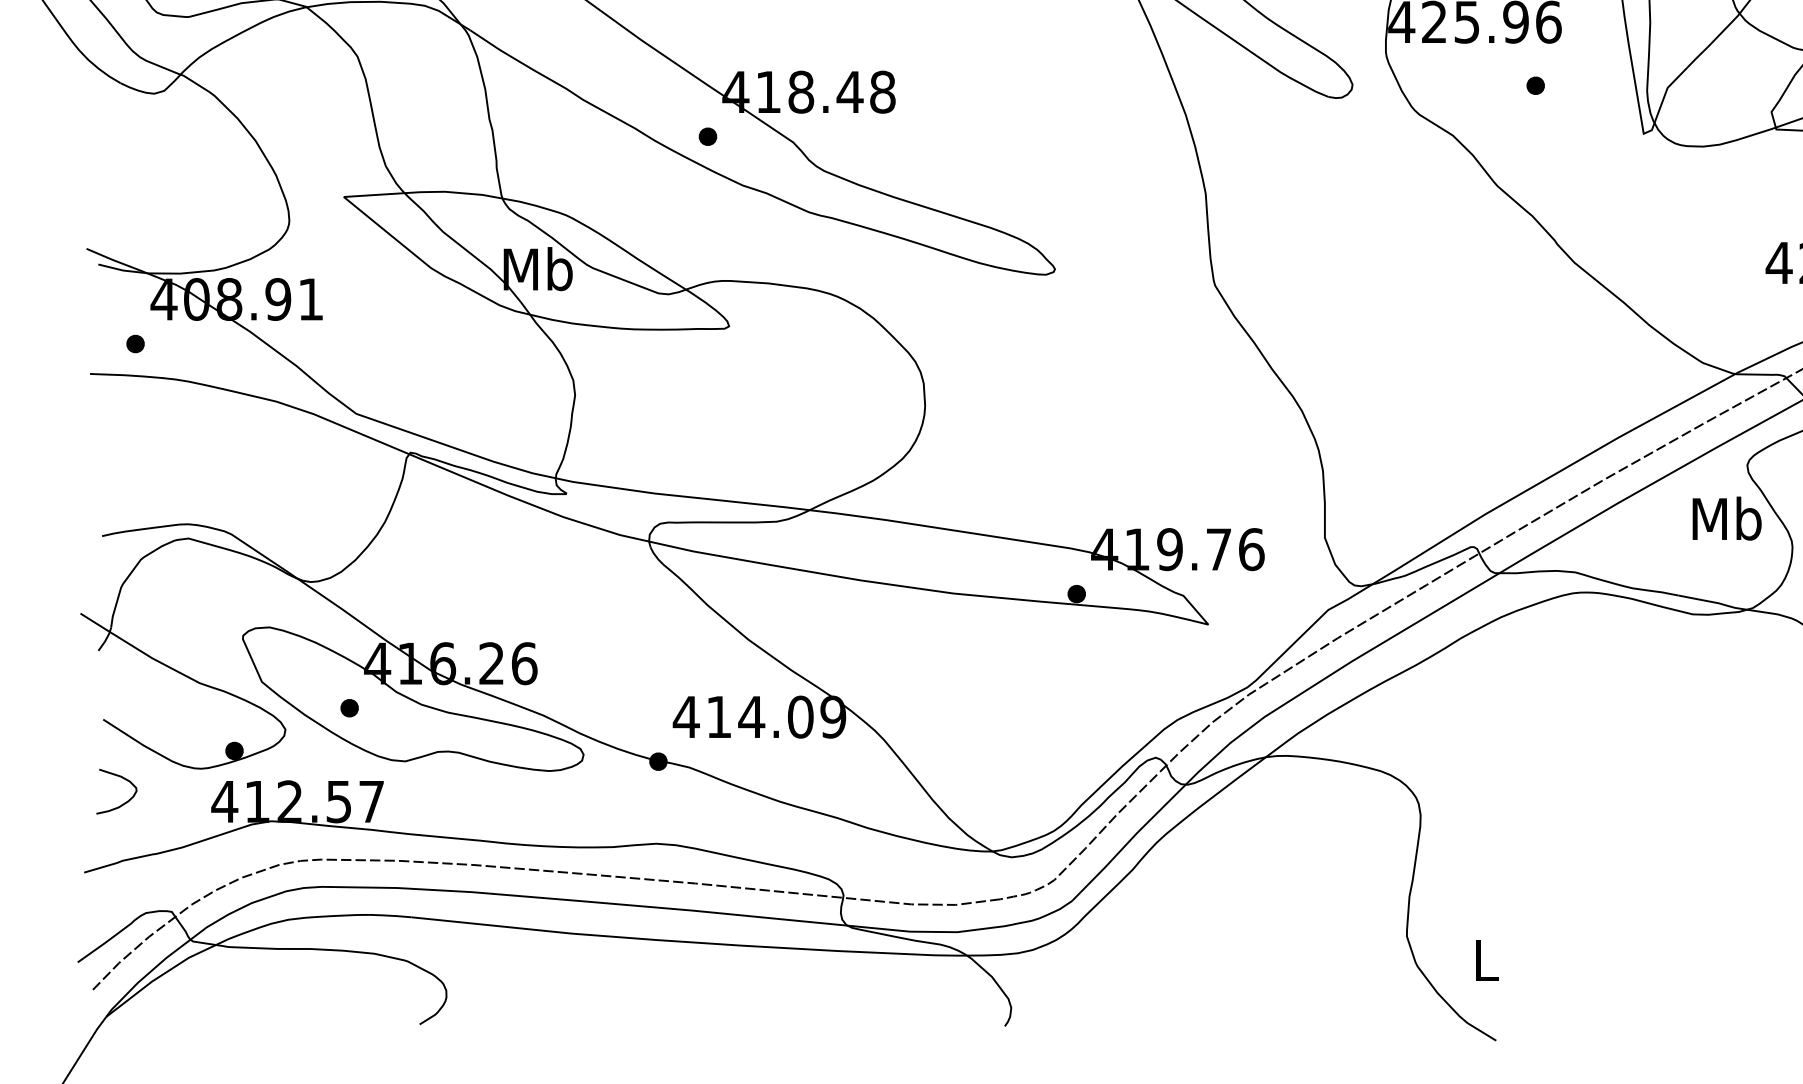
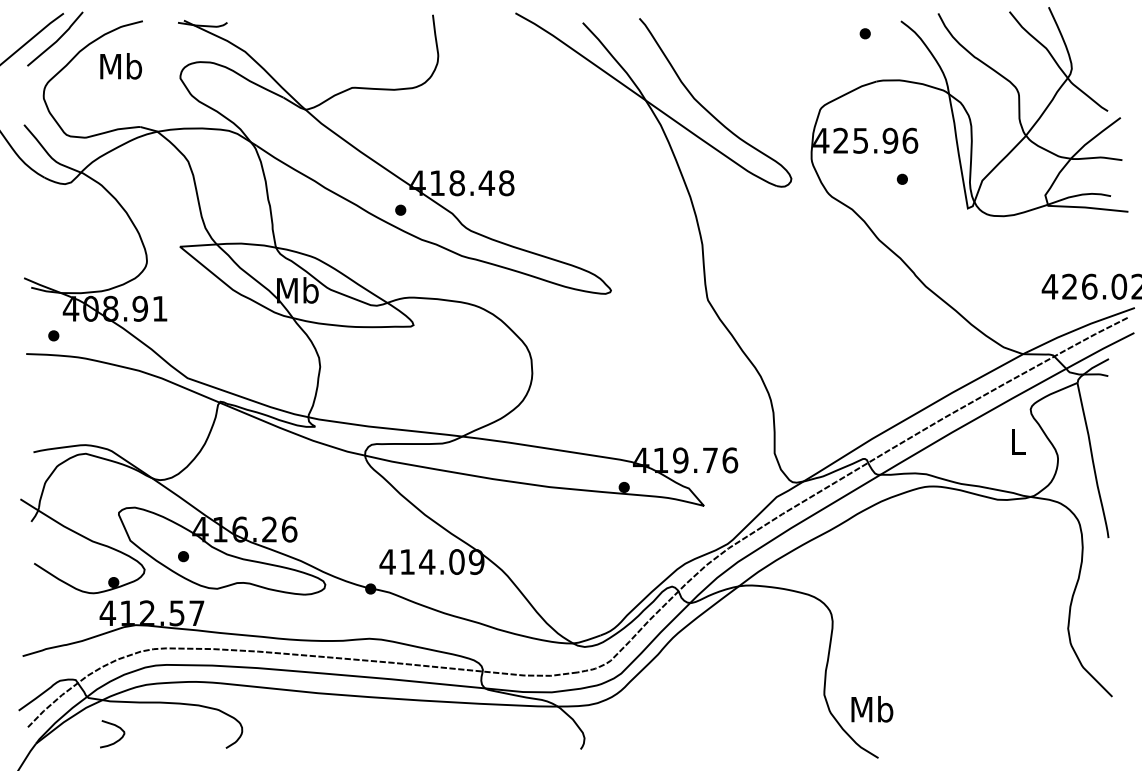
text: (1727, 518) -> (1018, 441), Mb -> L
curve: (123, 802) -> (116, 740), moved
text: (1486, 960) -> (872, 709), L -> Mb

